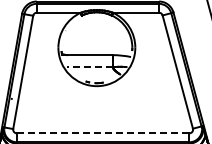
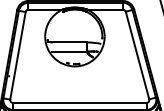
line: (89, 67) -> (69, 52), dashed -> solid
line: (103, 133) -> (80, 103), dashed -> solid

